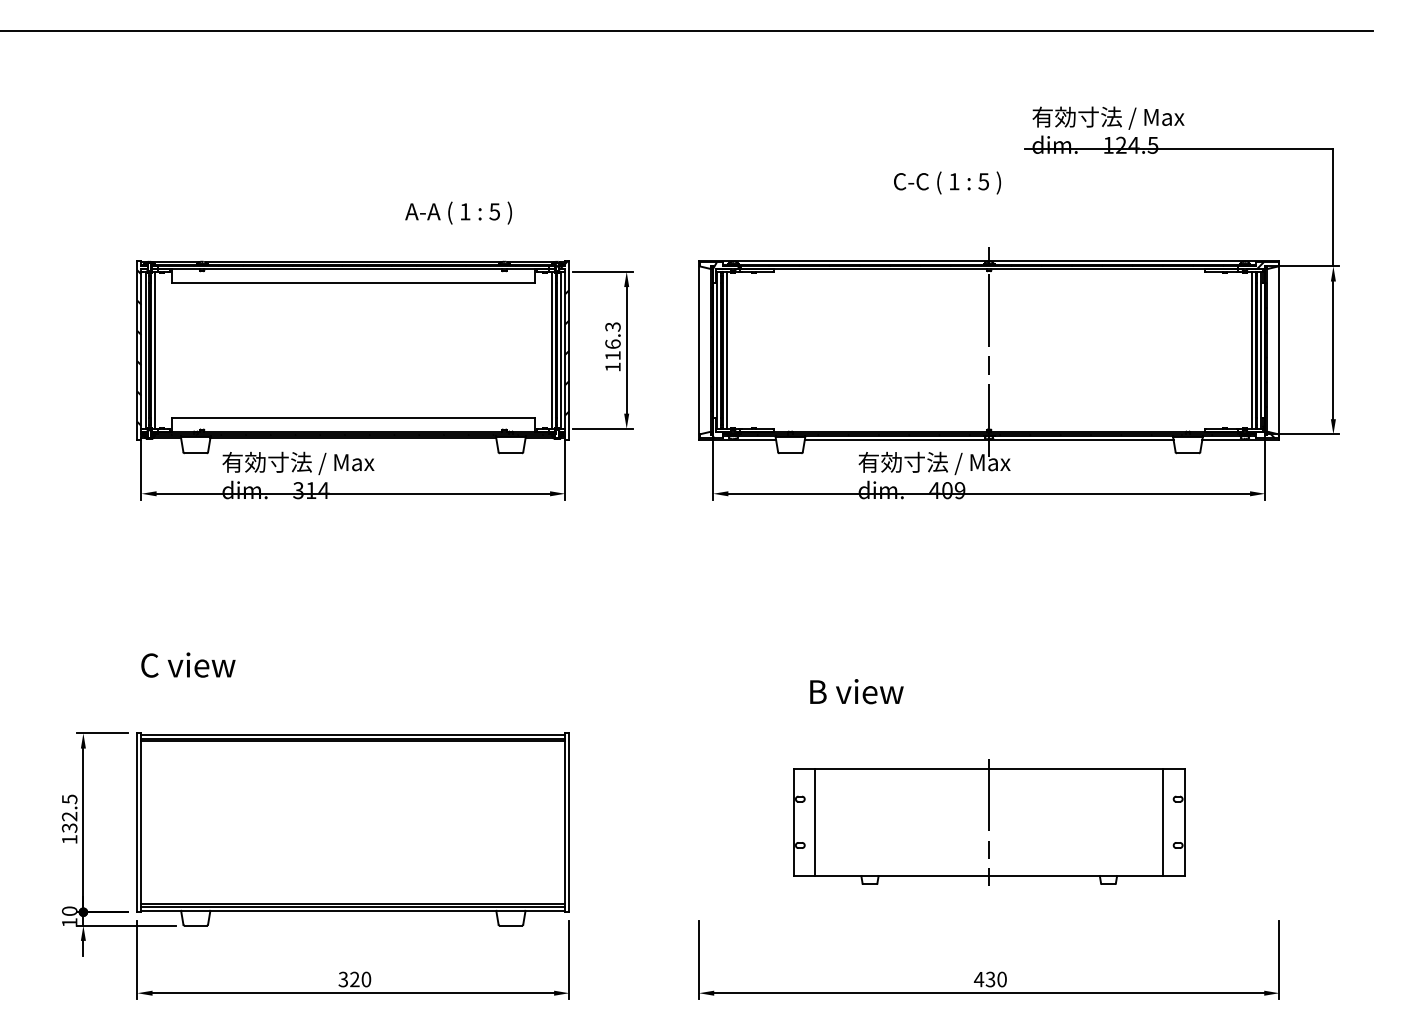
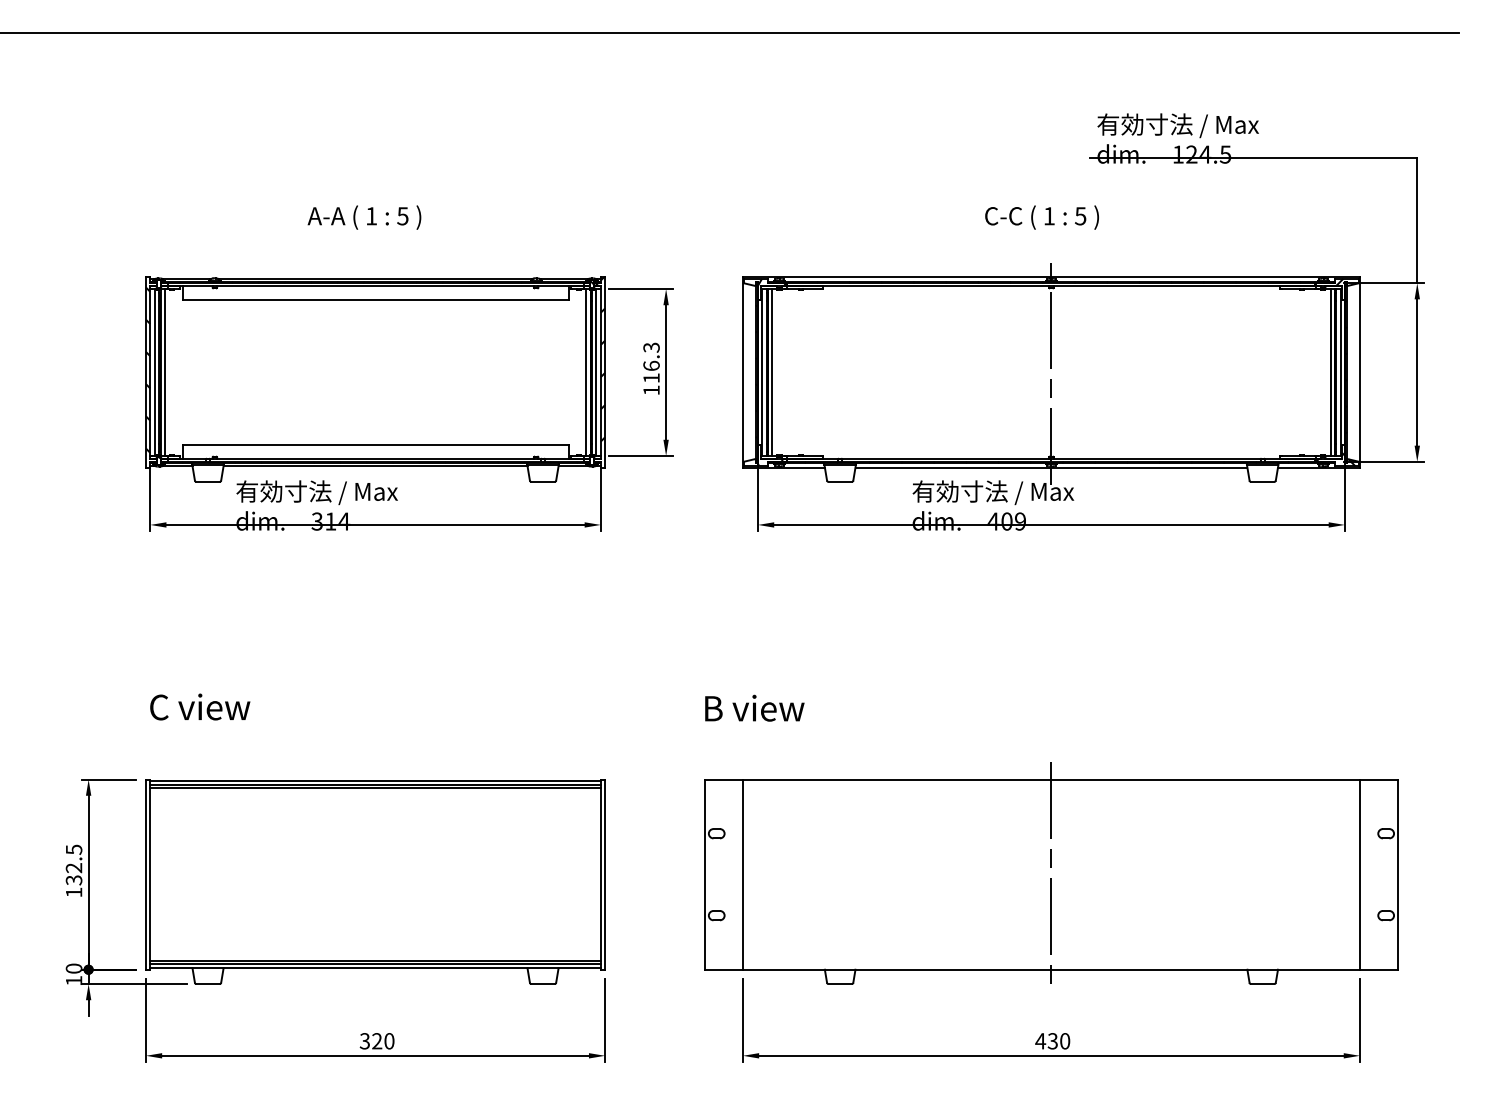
text: (946, 182) -> (1041, 217), moved
text: (458, 213) -> (364, 217), moved
text: (856, 690) -> (754, 707), moved
part: (989, 821) -> (1051, 873), size x1.67

